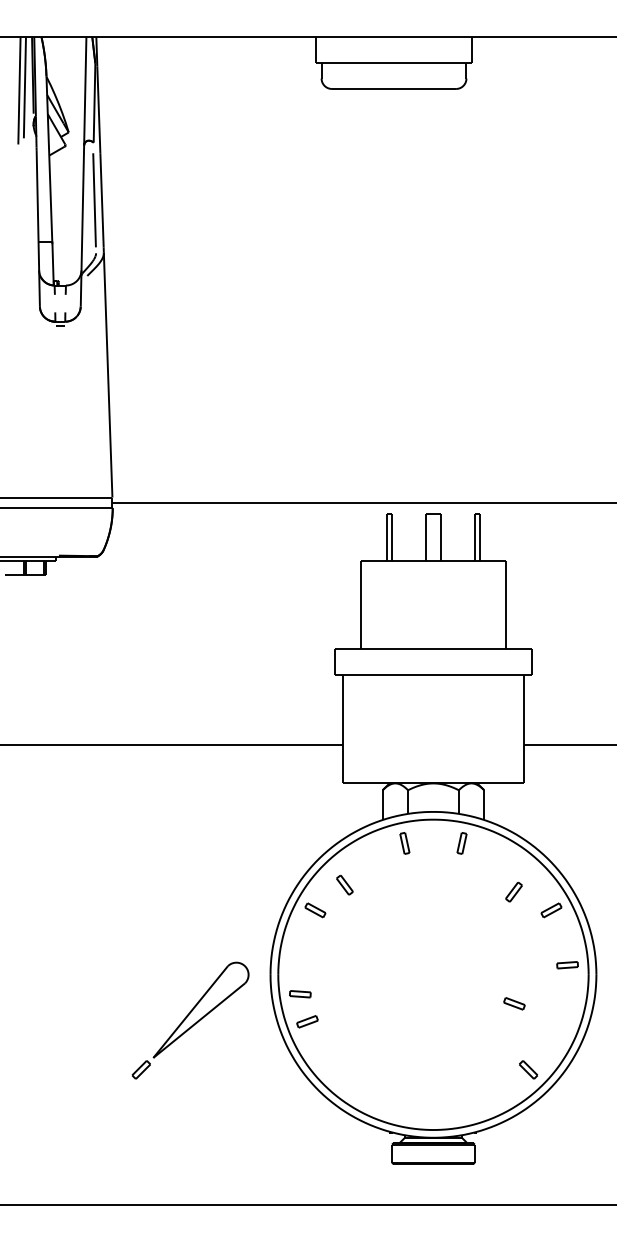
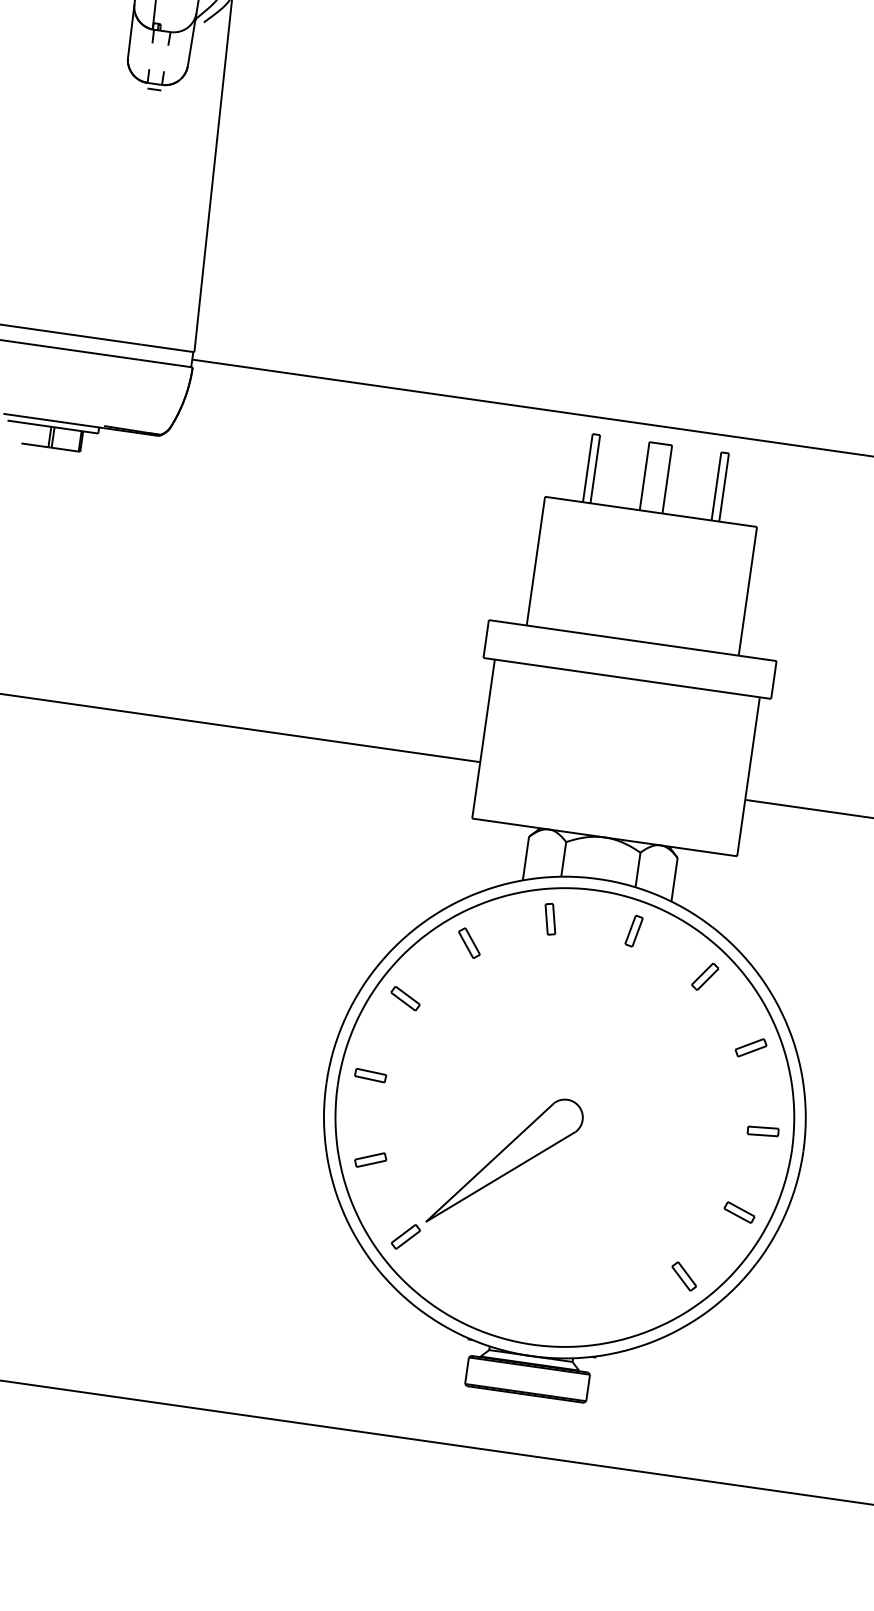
part: (344, 884) -> (468, 942), moved
part: (513, 891) -> (704, 975), moved
part: (300, 994) -> (370, 1076), moved
part: (514, 1003) -> (739, 1212), moved
part: (190, 1020) -> (488, 1174), moved

